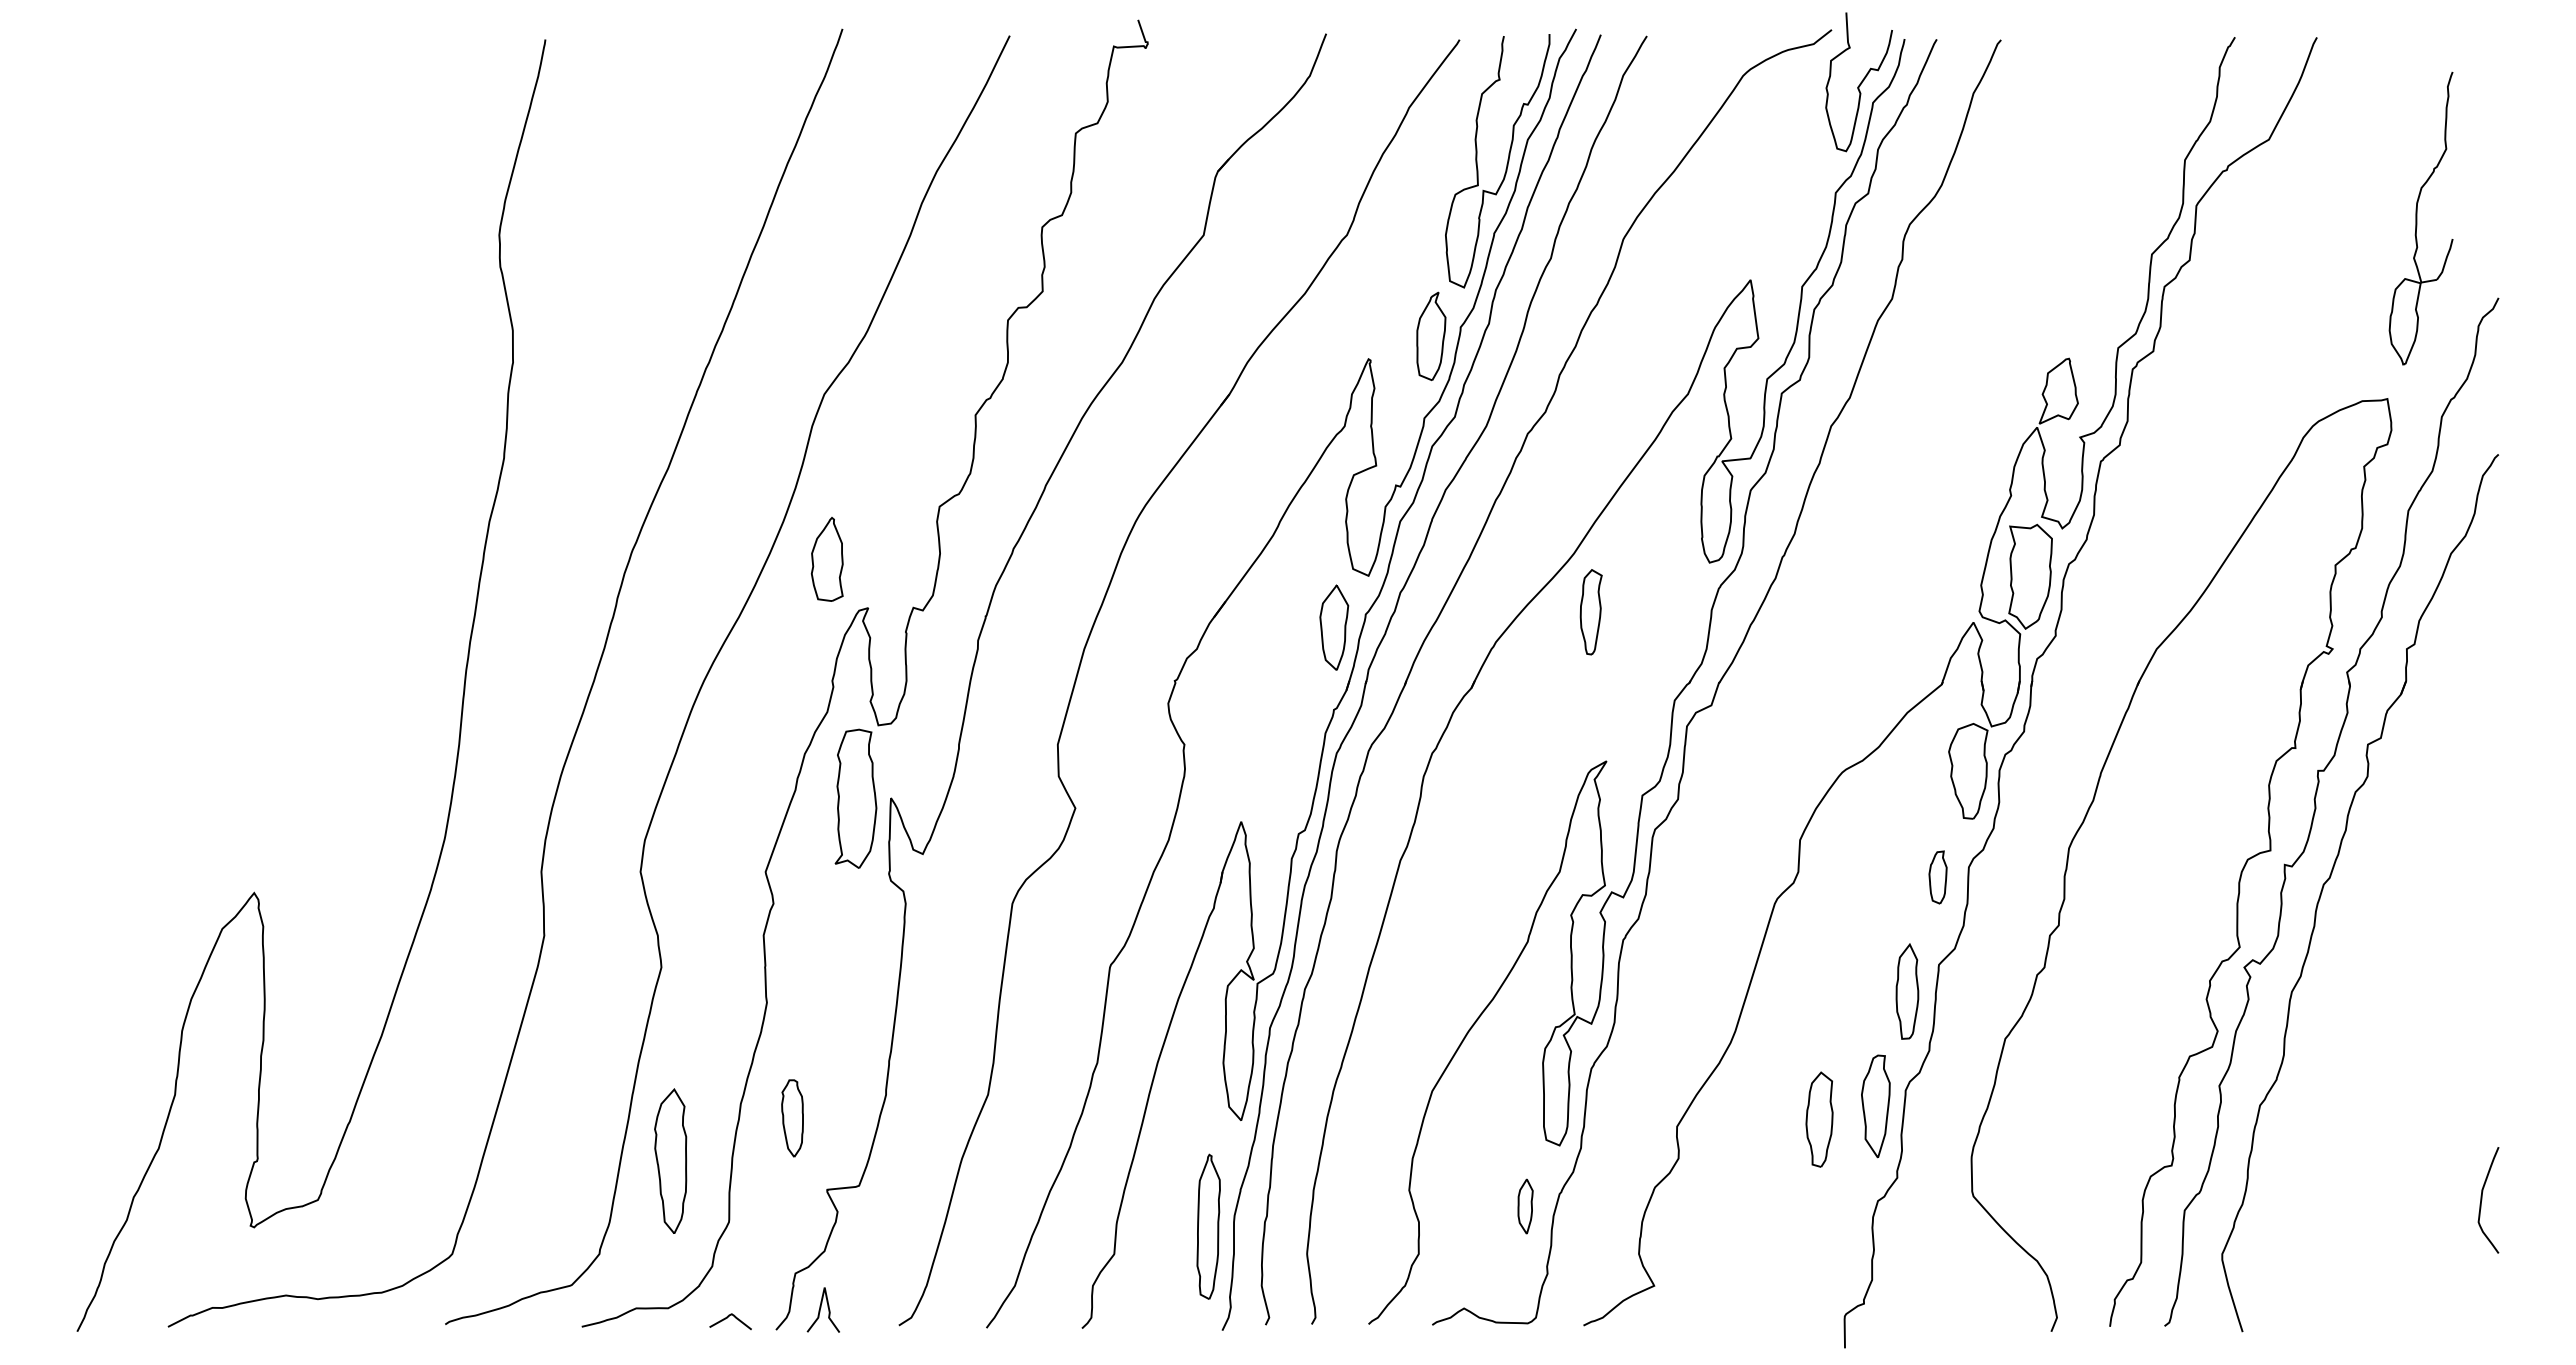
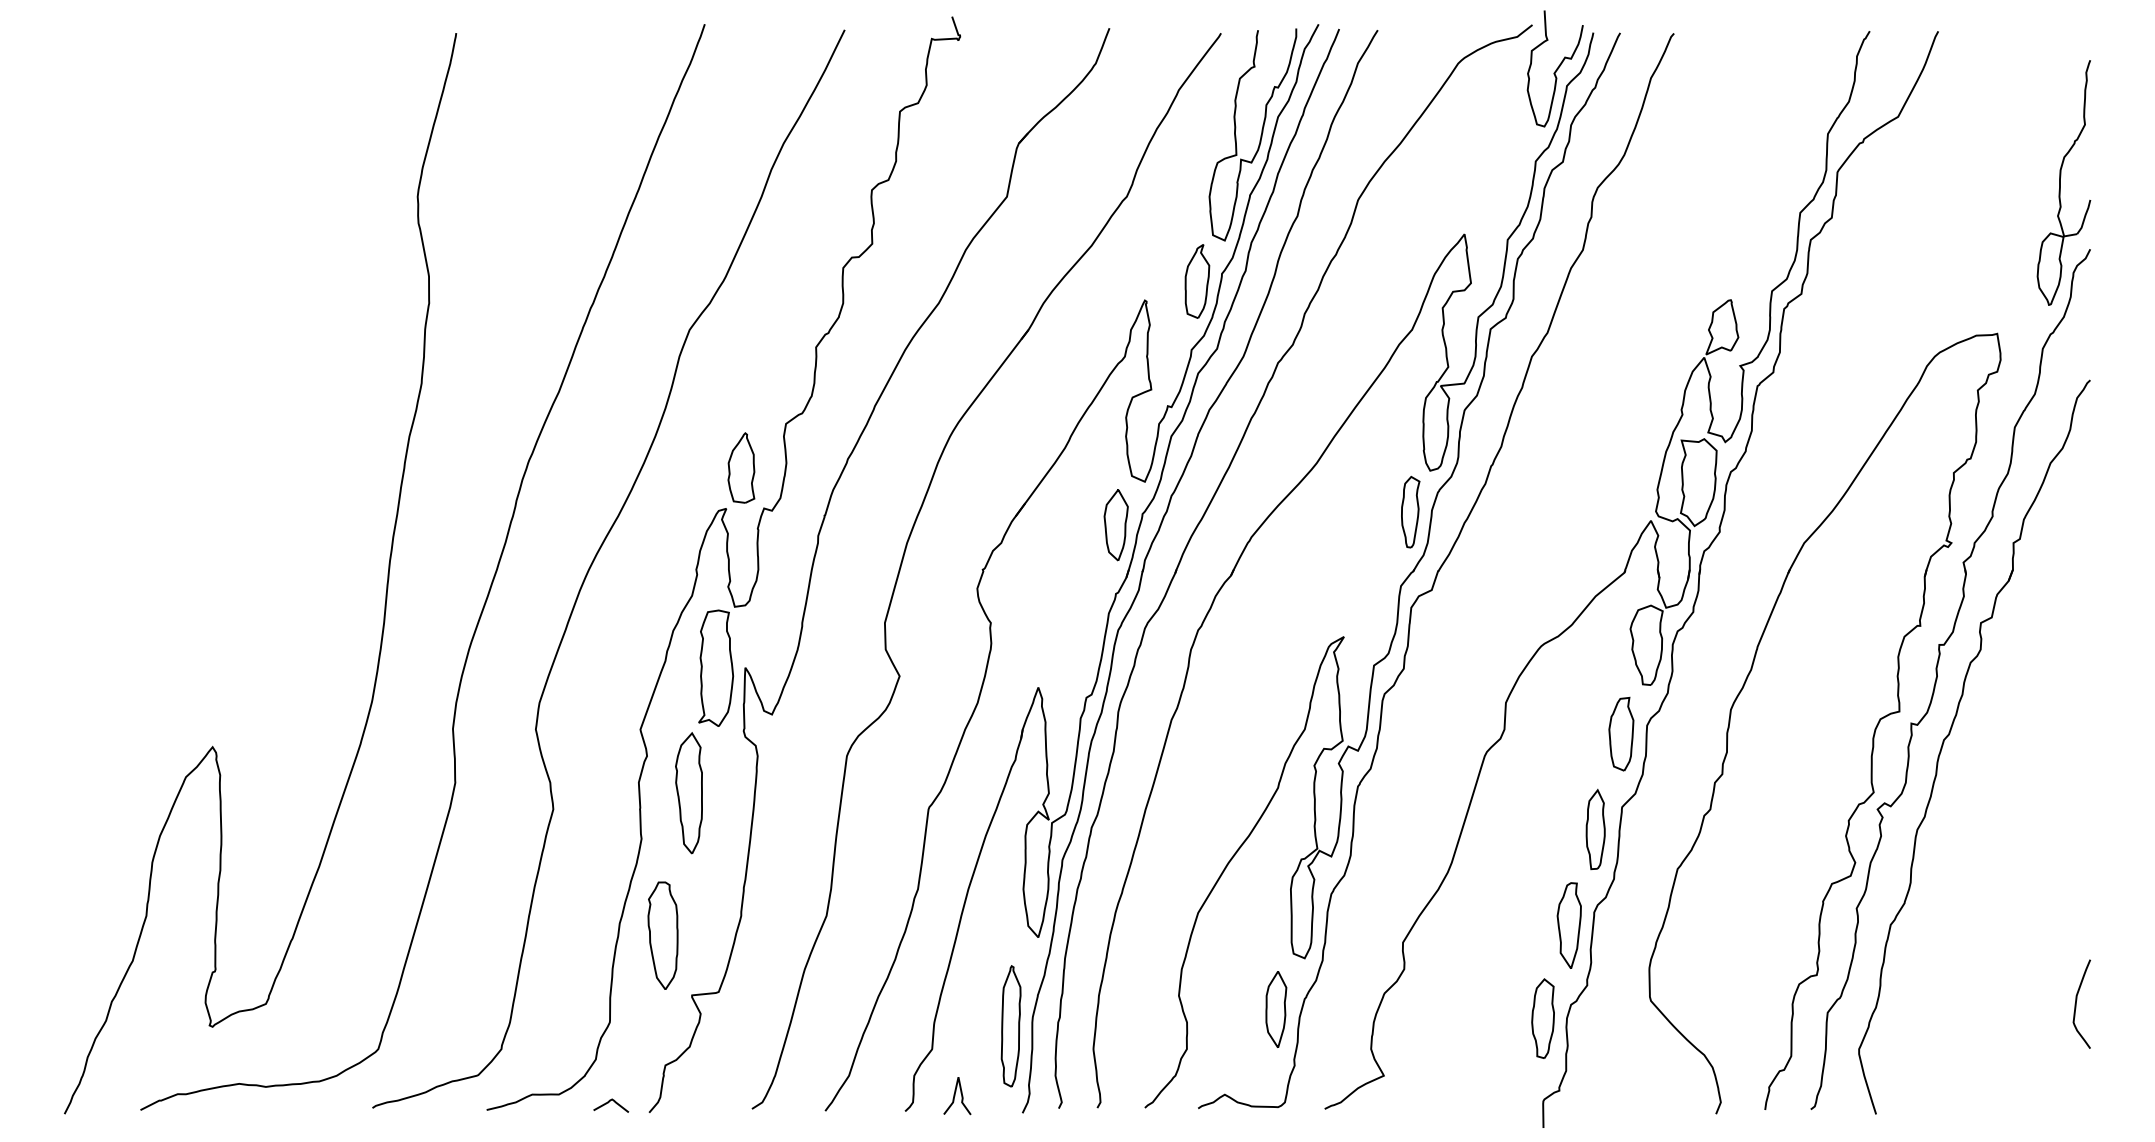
part: (2420, 218) -> (2063, 182), moved
part: (826, 559) -> (740, 468), moved
part: (1590, 612) -> (1410, 512), moved
part: (1937, 877) -> (1620, 734), size x1.67
part: (792, 1118) -> (662, 935), size x1.67
part: (1819, 1119) -> (1543, 1018), moved
part: (670, 1160) -> (688, 792), moved
part: (1525, 1206) -> (1276, 1009), size x1.67
curve: (820, 1309) -> (954, 1095), moved

